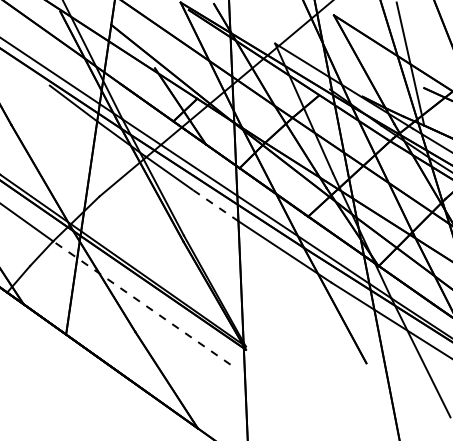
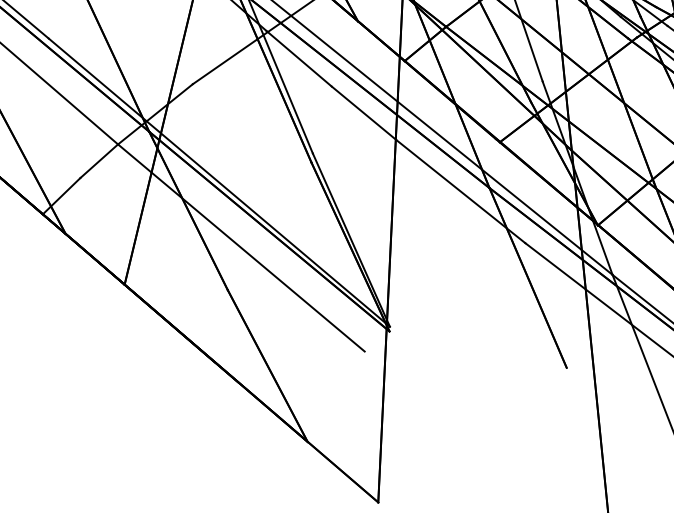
line: (215, 205) -> (363, 113), dashed -> solid
line: (141, 302) -> (240, 247), dashed -> solid

